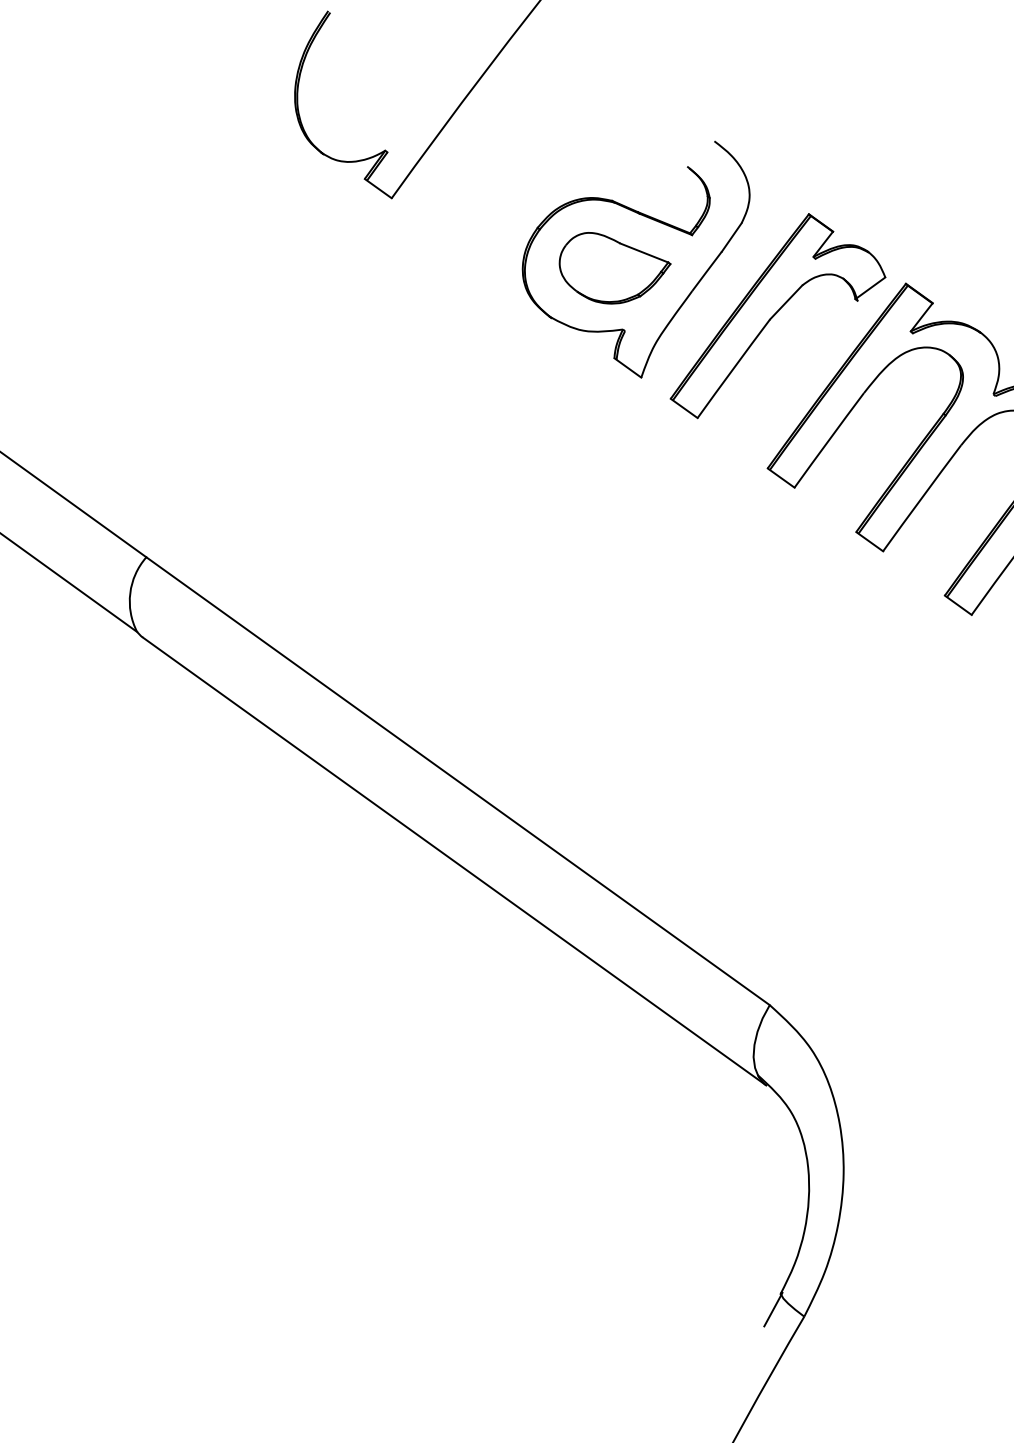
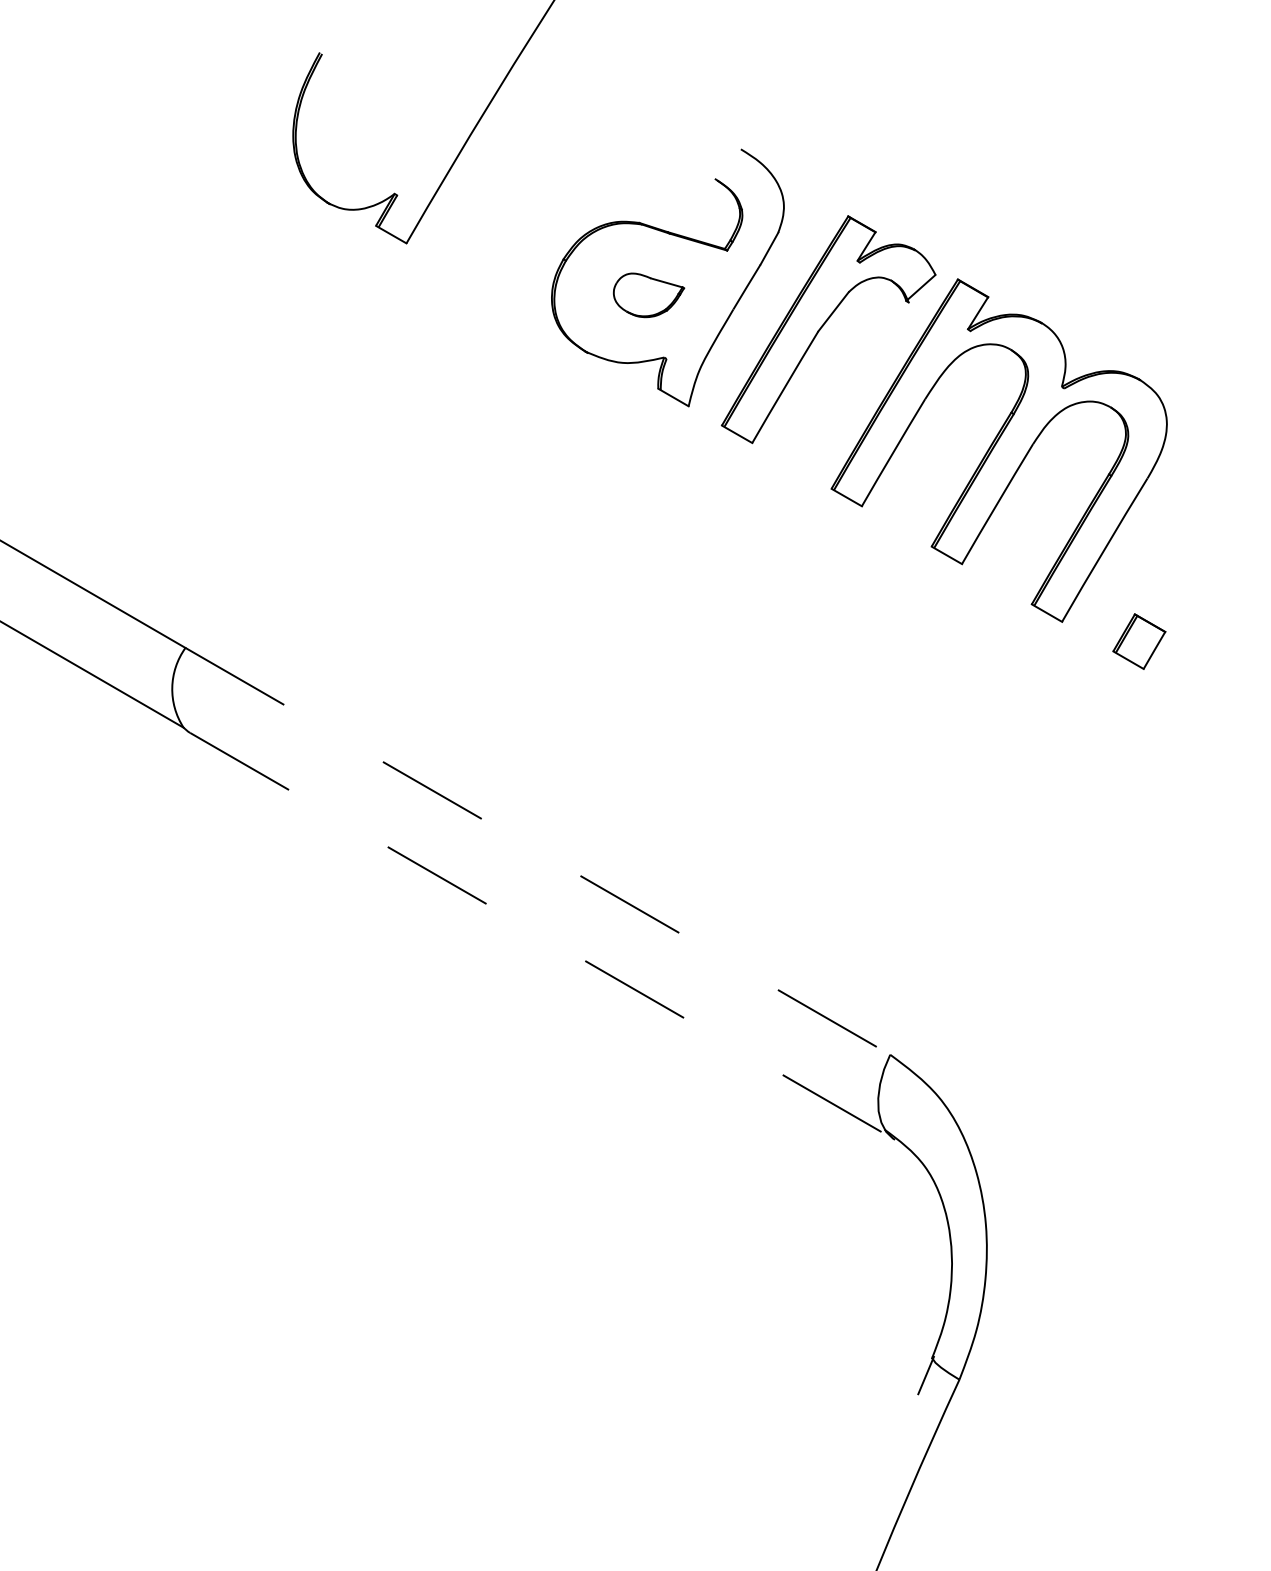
part: (614, 269) -> (648, 295), size x0.6
line: (457, 781) -> (537, 851), solid -> dashed
line: (454, 861) -> (542, 936), solid -> dashed

